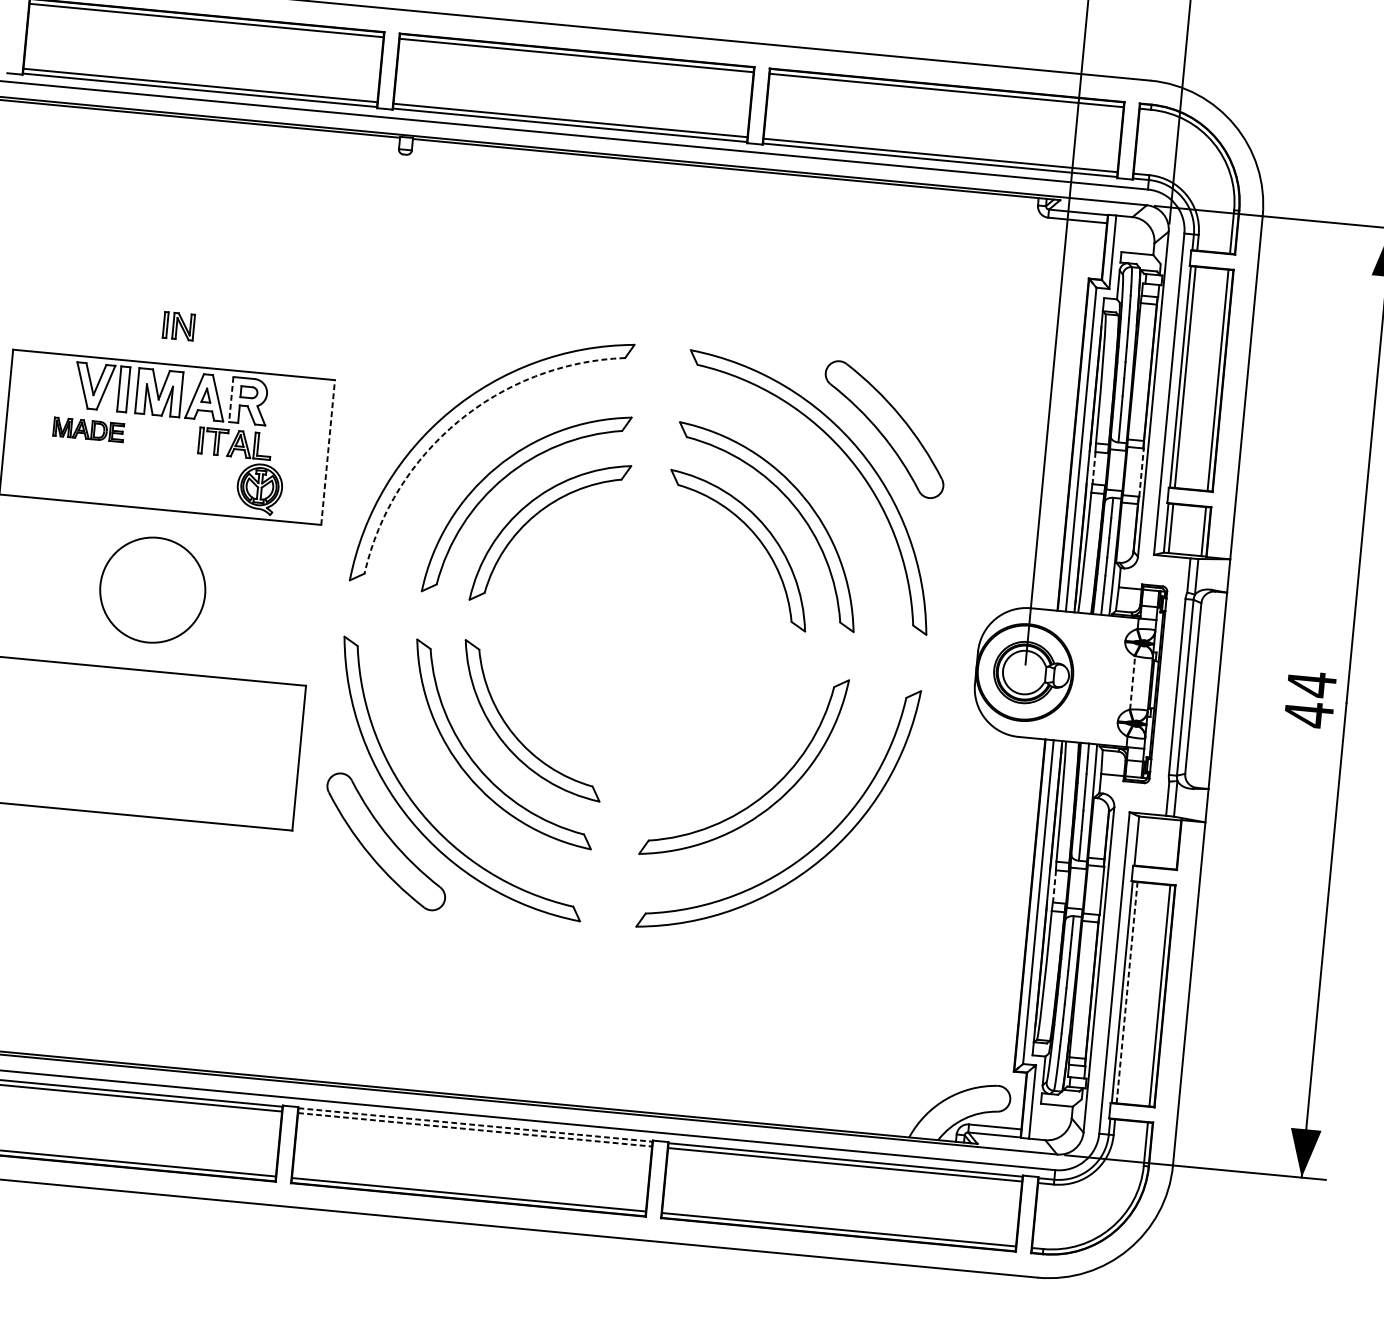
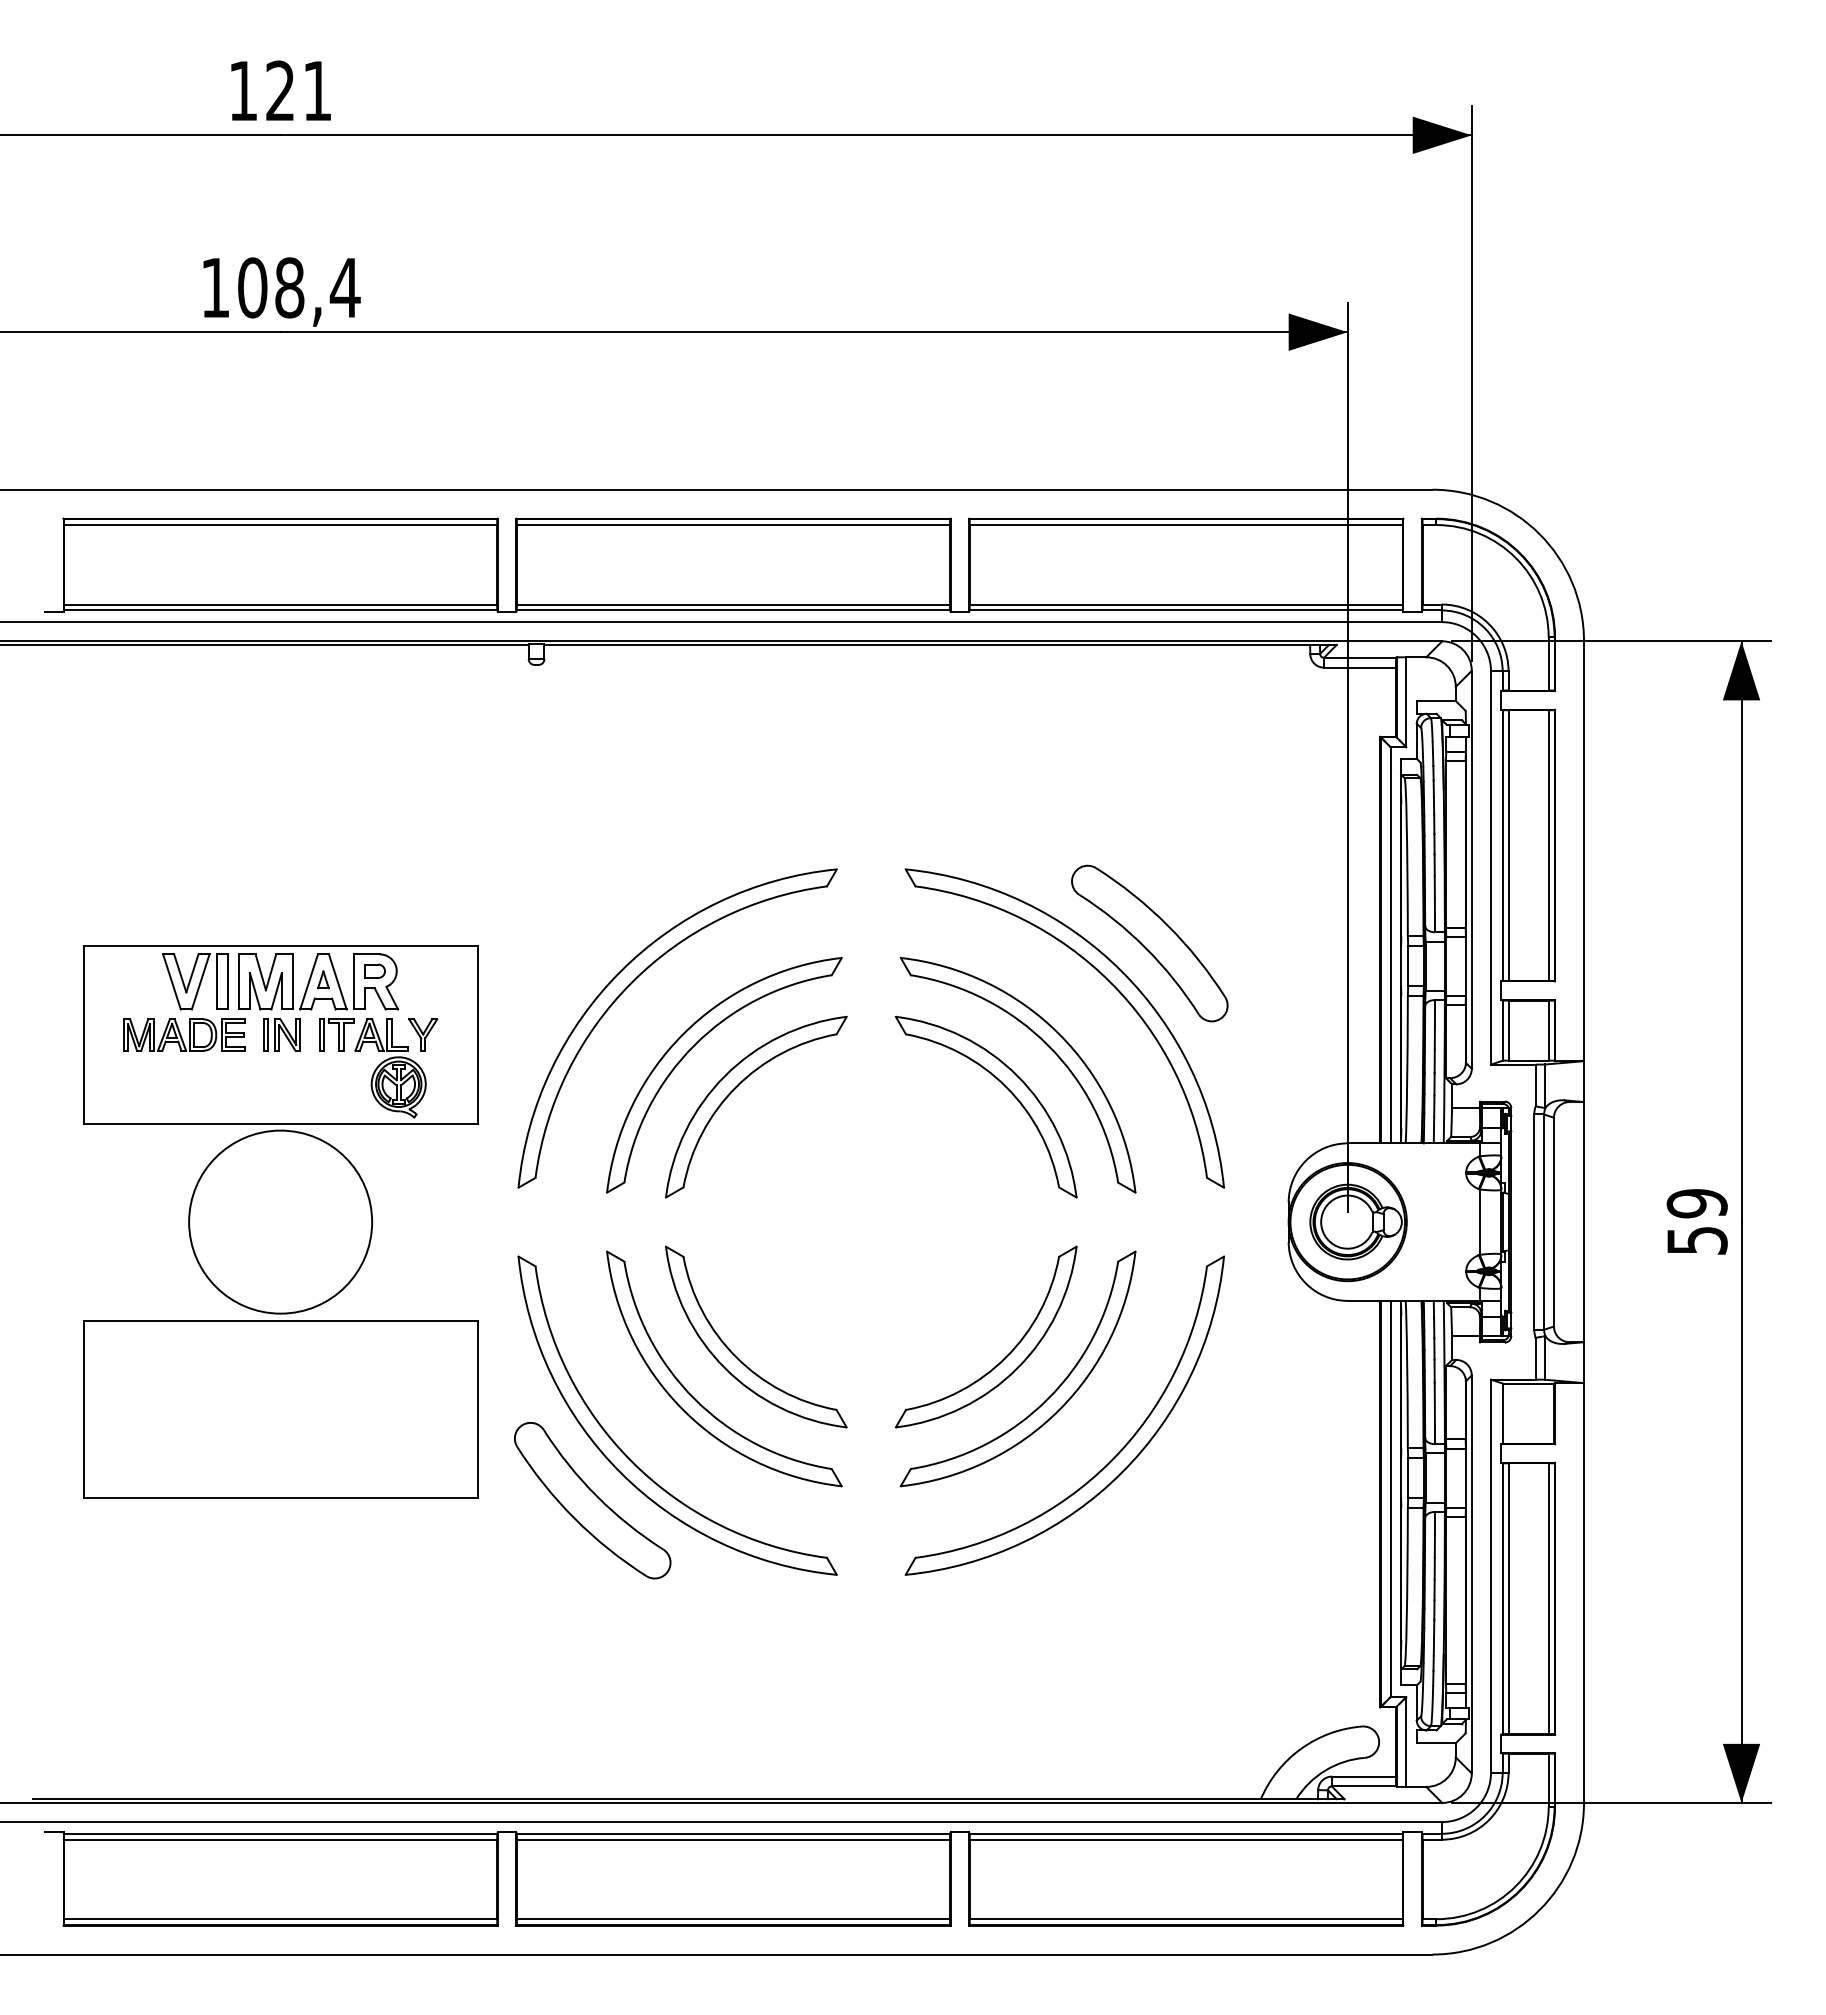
part: (178, 325) -> (281, 1034), moved
line: (231, 399) -> (354, 981), dashed -> solid
arc: (458, 421) -> (631, 982), dashed -> solid
part: (88, 429) -> (184, 1034), size x1.43
part: (284, 447) -> (423, 1034), added
line: (328, 452) -> (477, 1035), dashed -> solid
line: (1094, 468) -> (1408, 966), dashed -> solid
line: (1141, 472) -> (1466, 966), dashed -> solid
circle: (152, 589) -> (280, 1221), size x1.43
line: (1132, 683) -> (1479, 1222), dashed -> solid
text: (1309, 699) -> (1696, 1222), 44 -> 59
part: (734, 755) -> (1005, 1356), added
line: (1054, 886) -> (1408, 1478), dashed -> solid
line: (1127, 992) -> (1508, 1598), dashed -> solid
line: (475, 1124) -> (733, 1833), dashed -> solid
line: (475, 1129) -> (733, 1839), dashed -> solid

